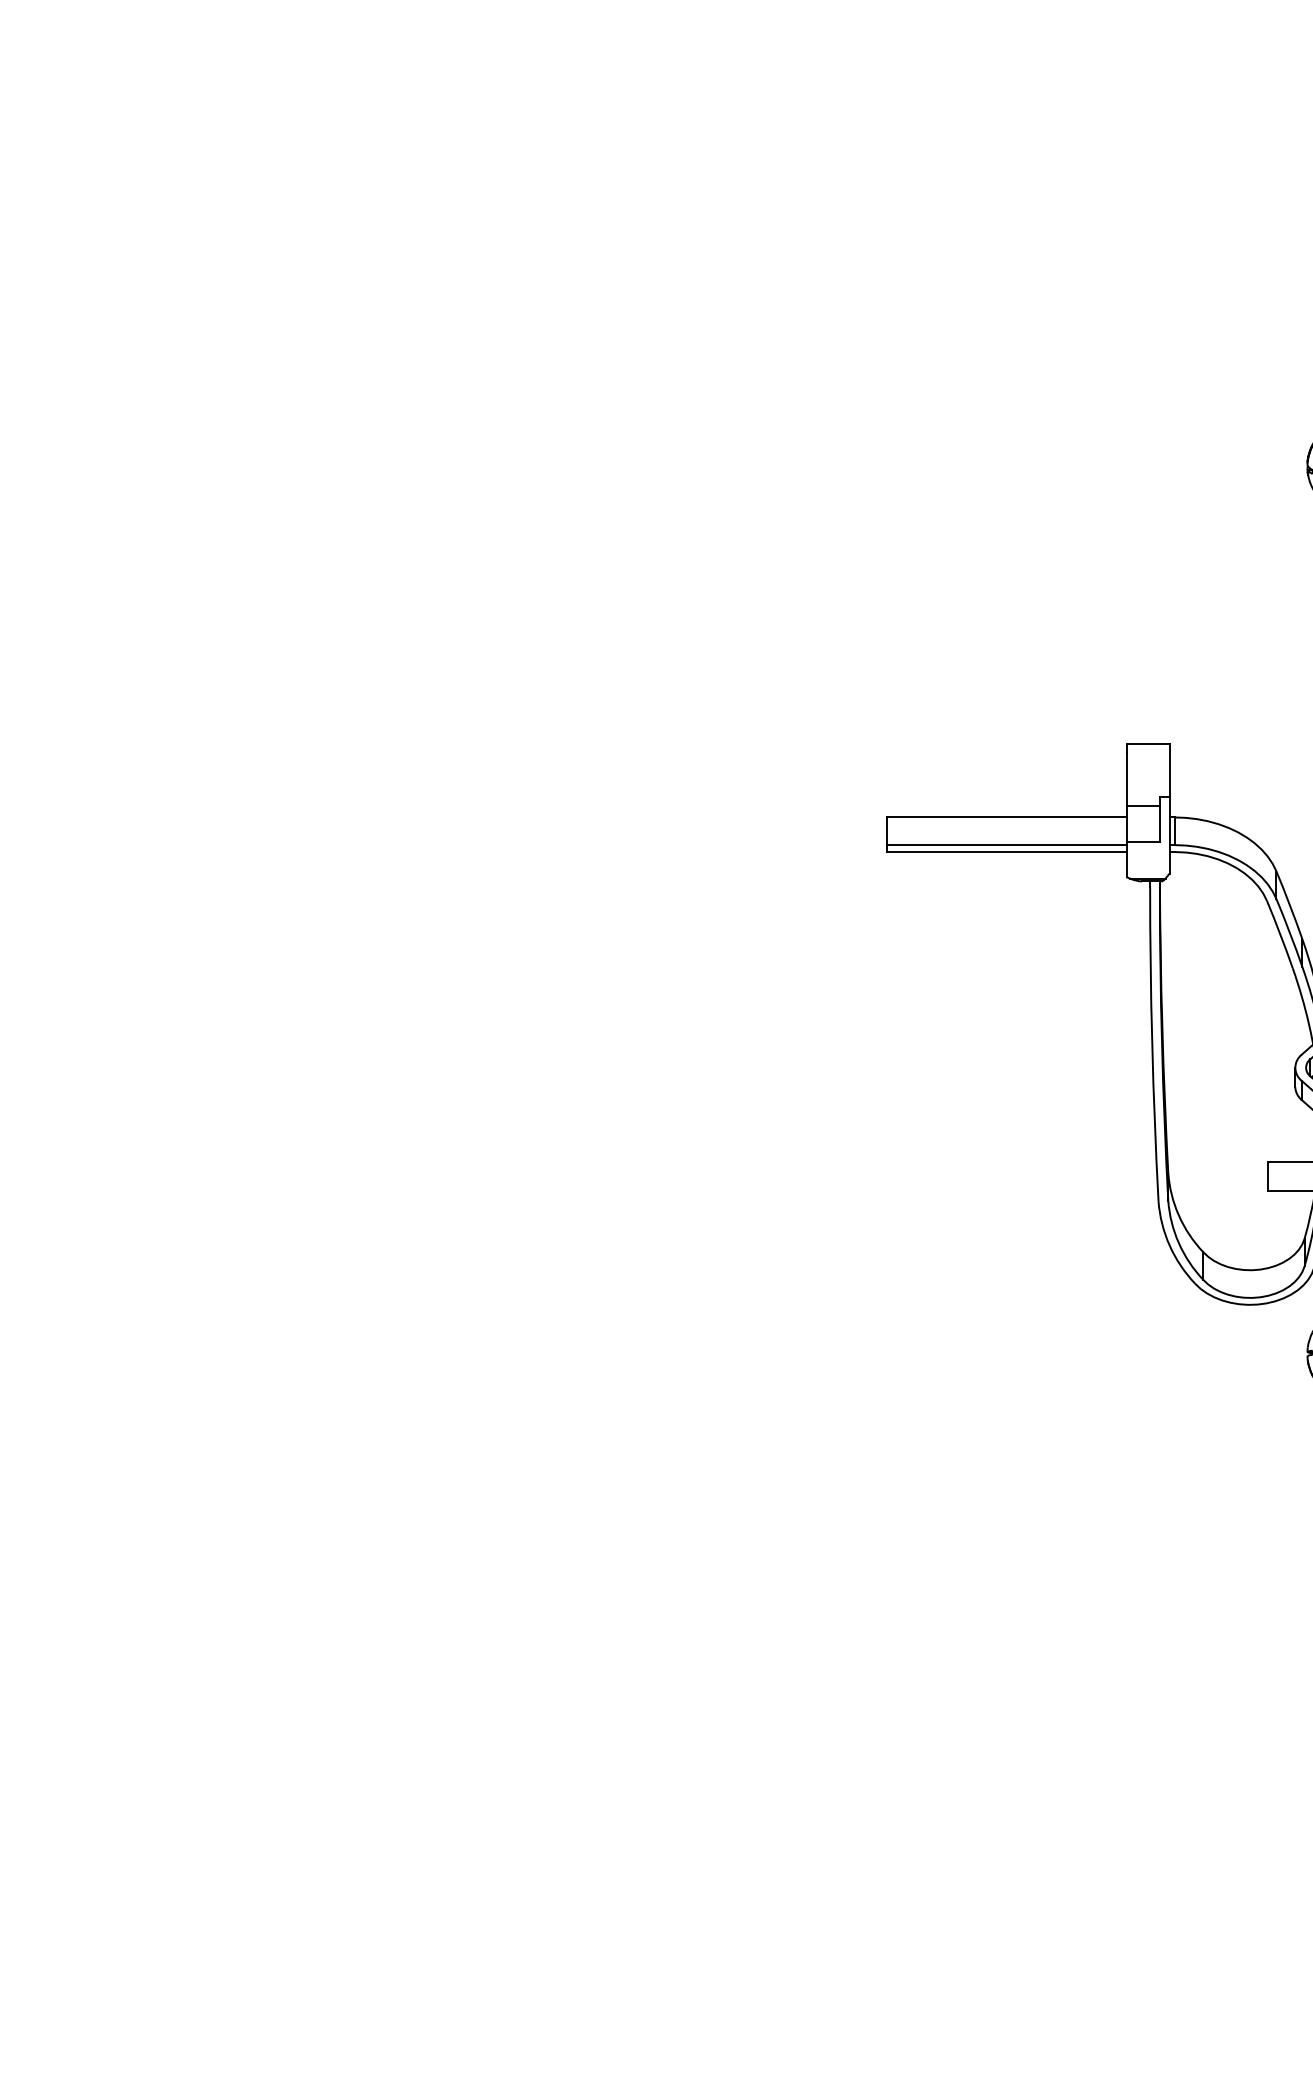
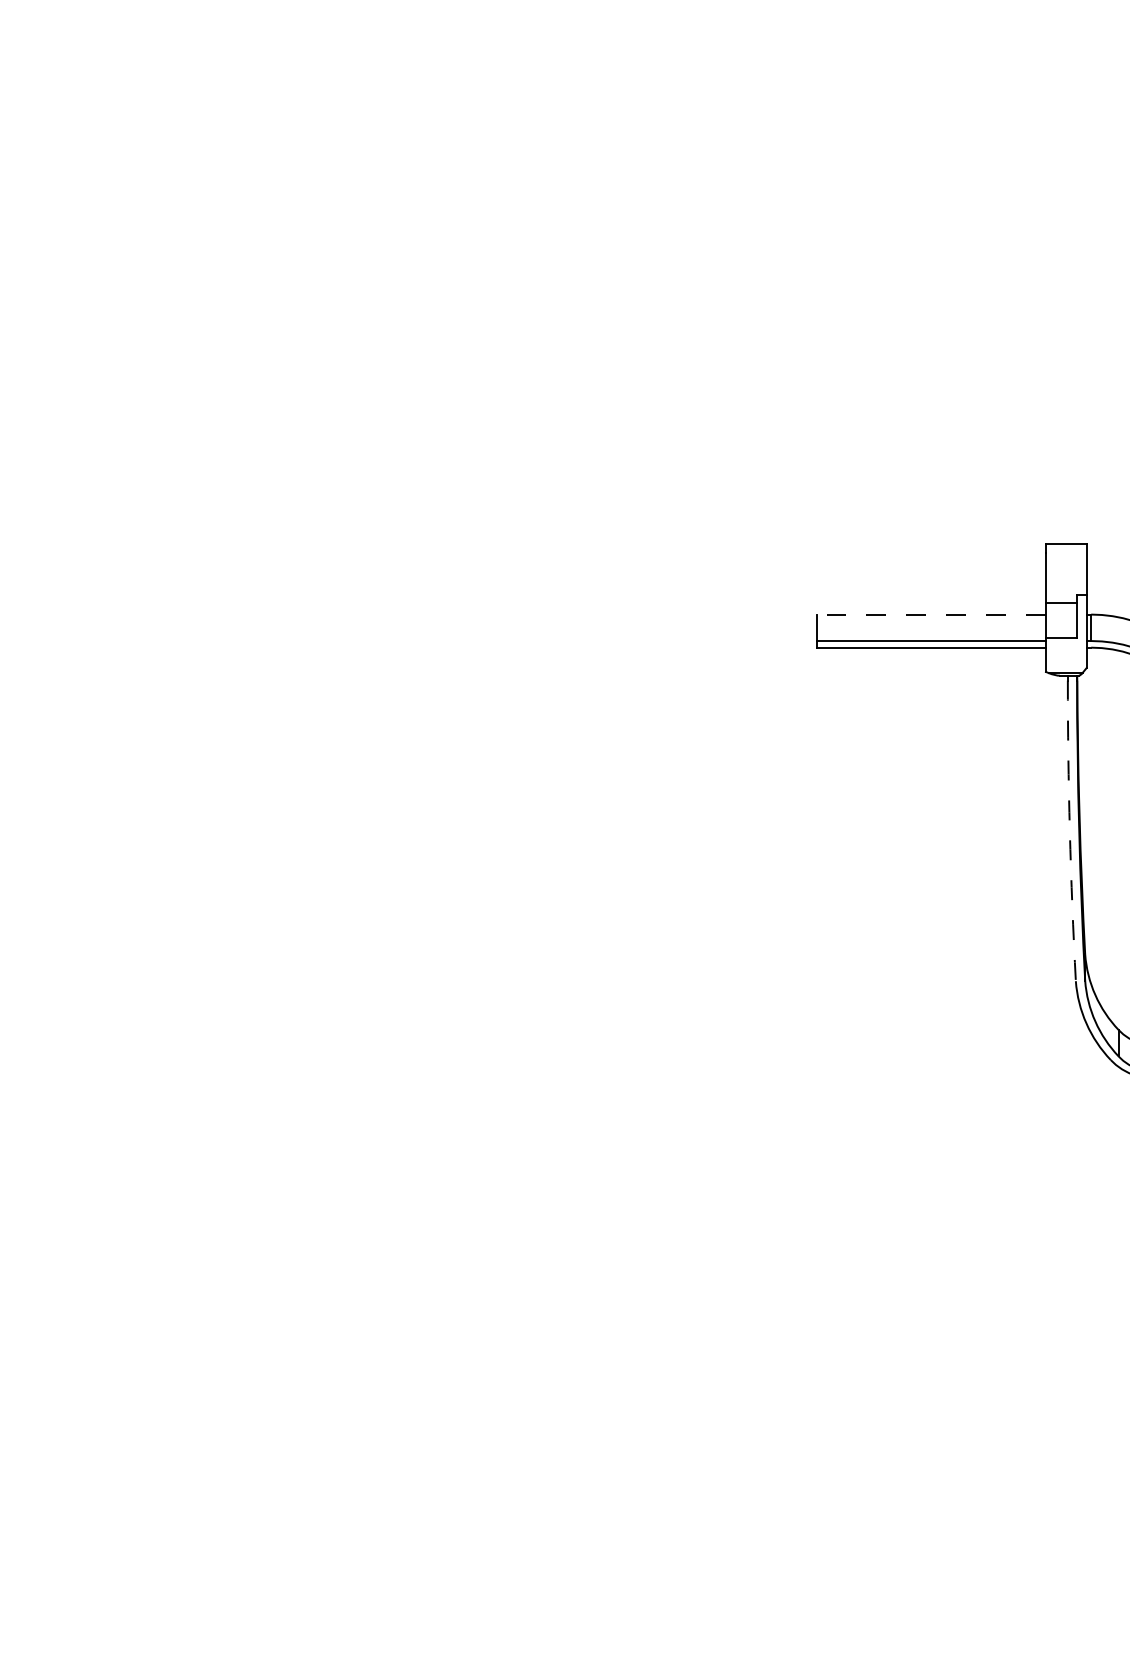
line: (1007, 817) -> (931, 614), solid -> dashed
arc: (1152, 1043) -> (1070, 830), solid -> dashed

